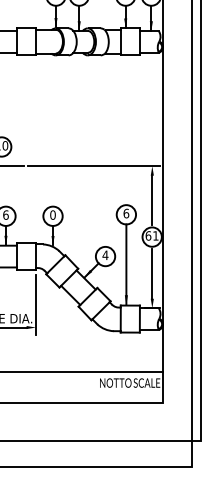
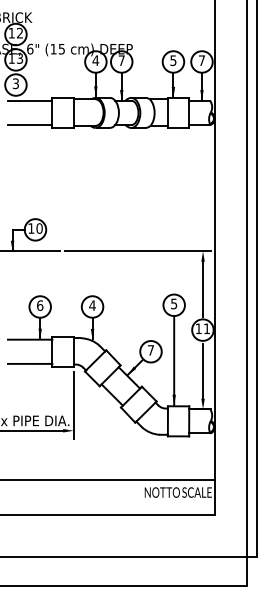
text: (126, 213) -> (174, 303), 6 -> 5
text: (52, 214) -> (92, 305), 0 -> 4
text: (148, 235) -> (198, 328), 61 -> 11
text: (105, 255) -> (150, 350), 4 -> 7

